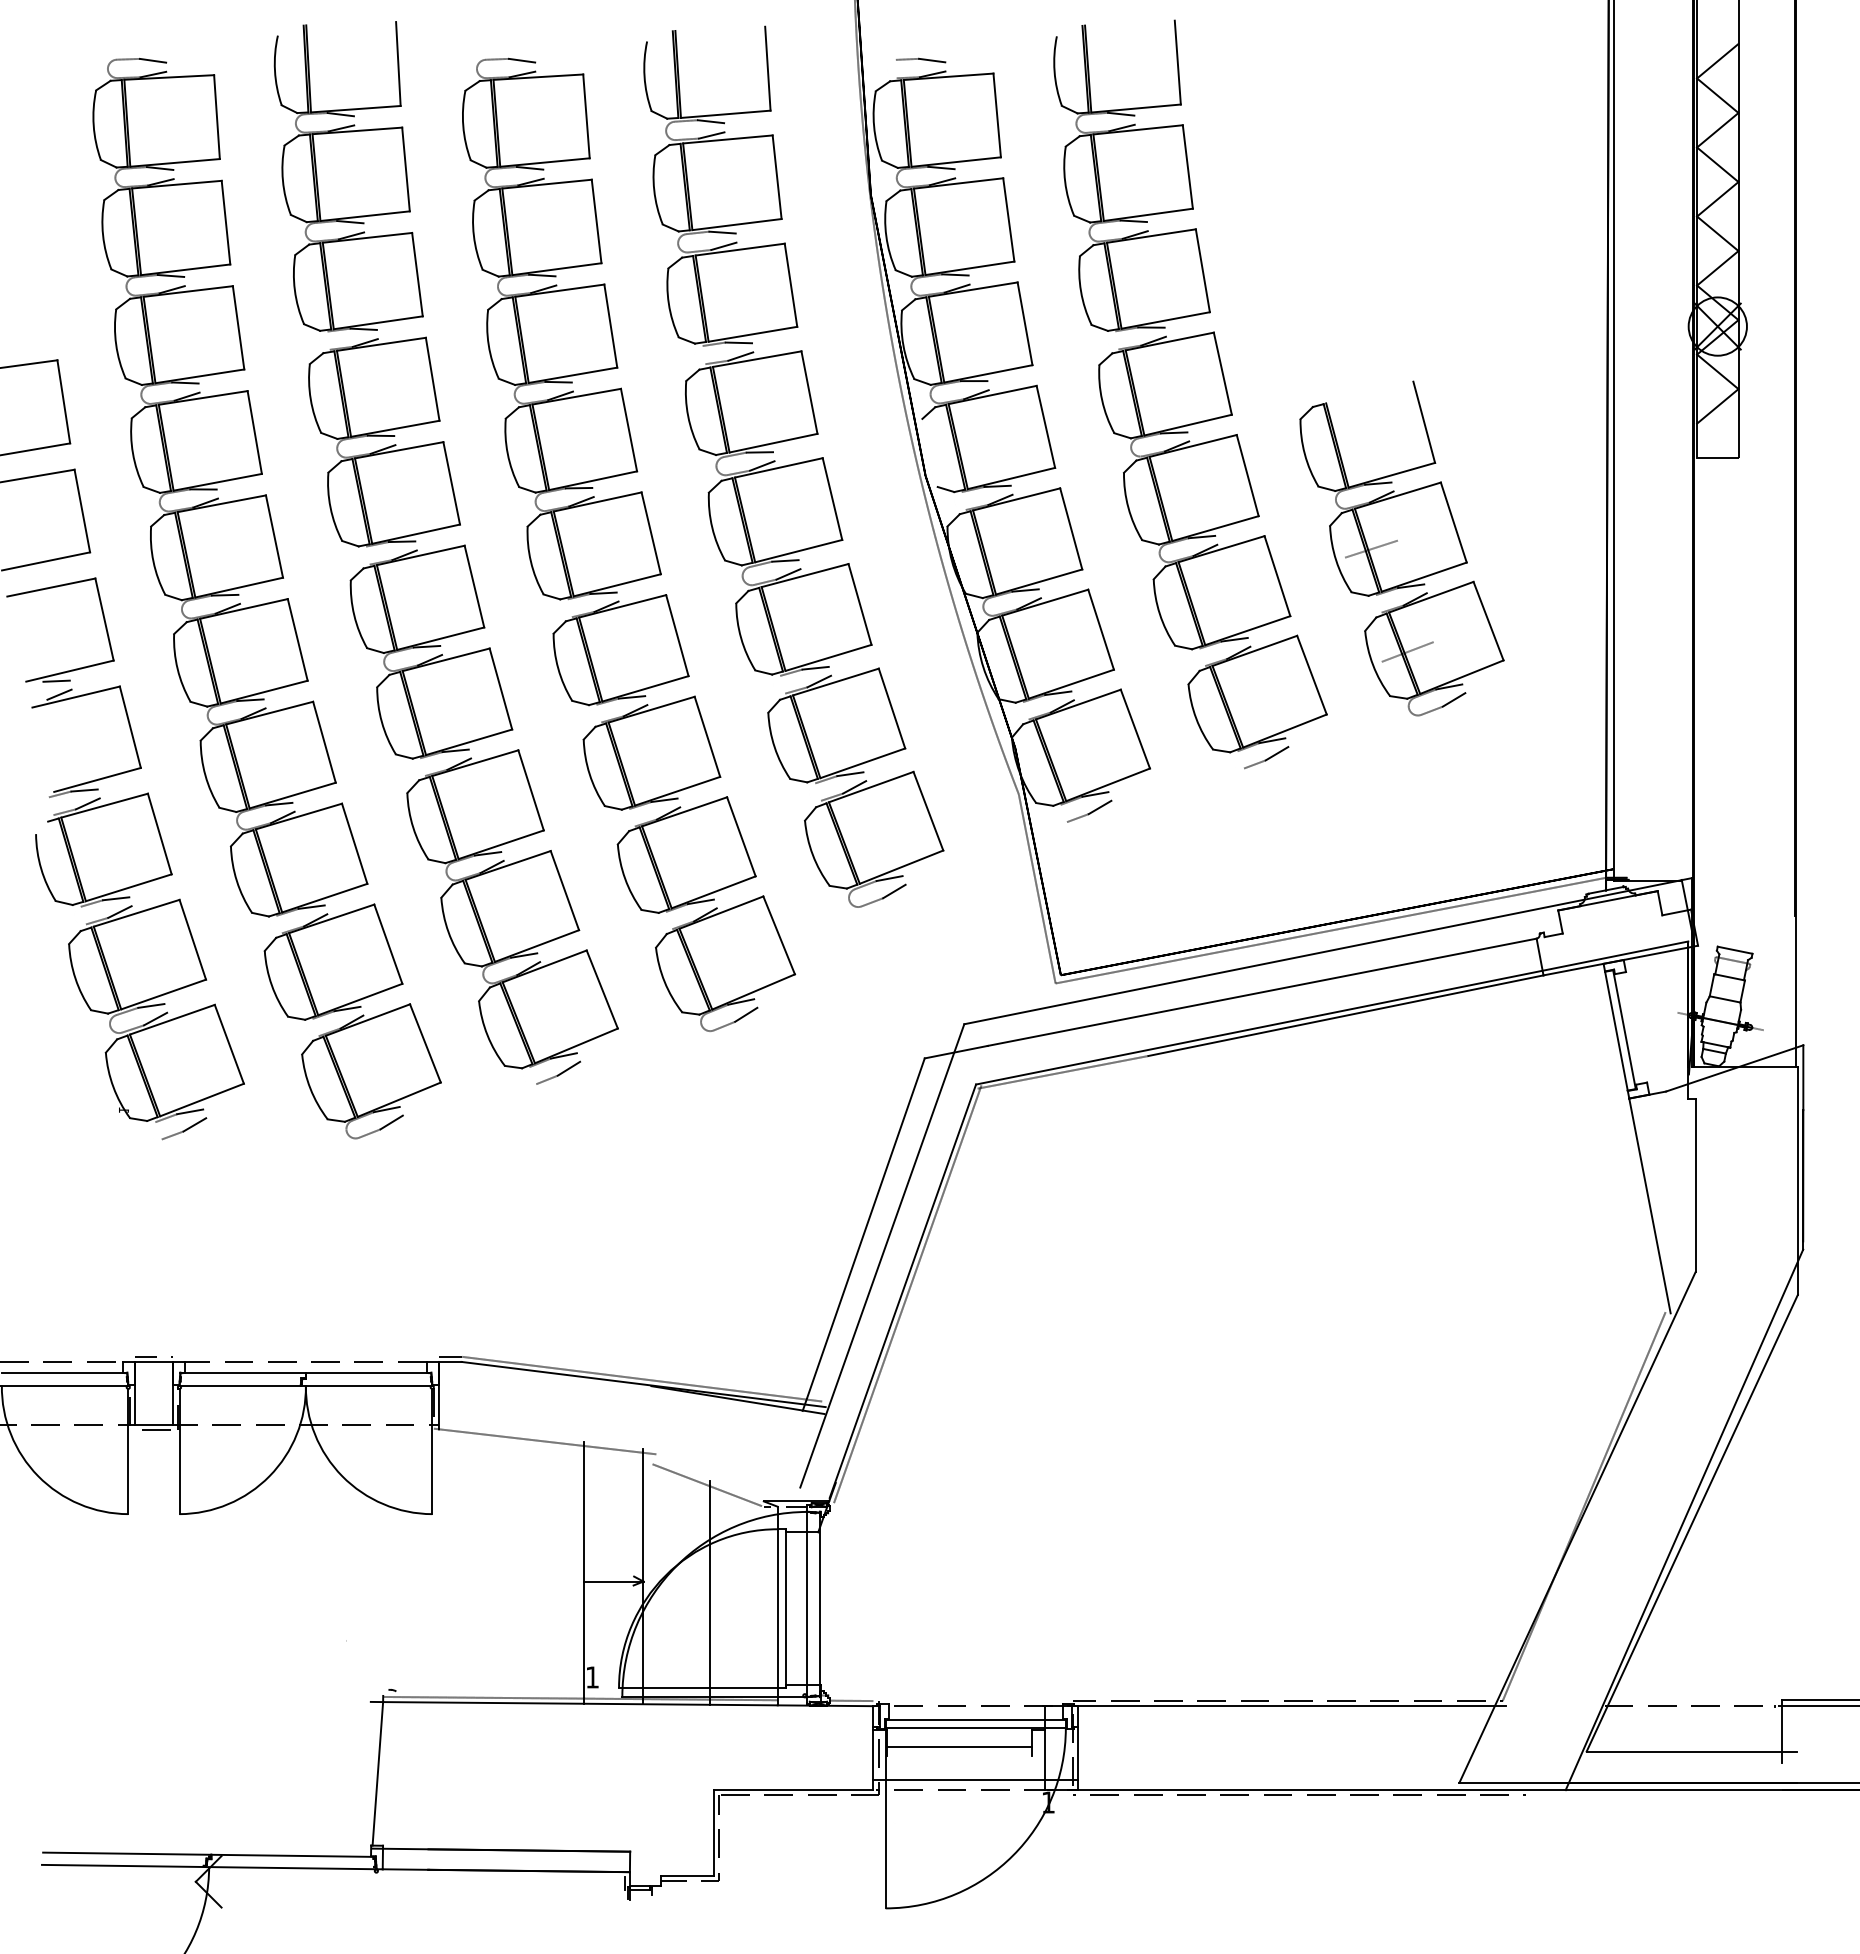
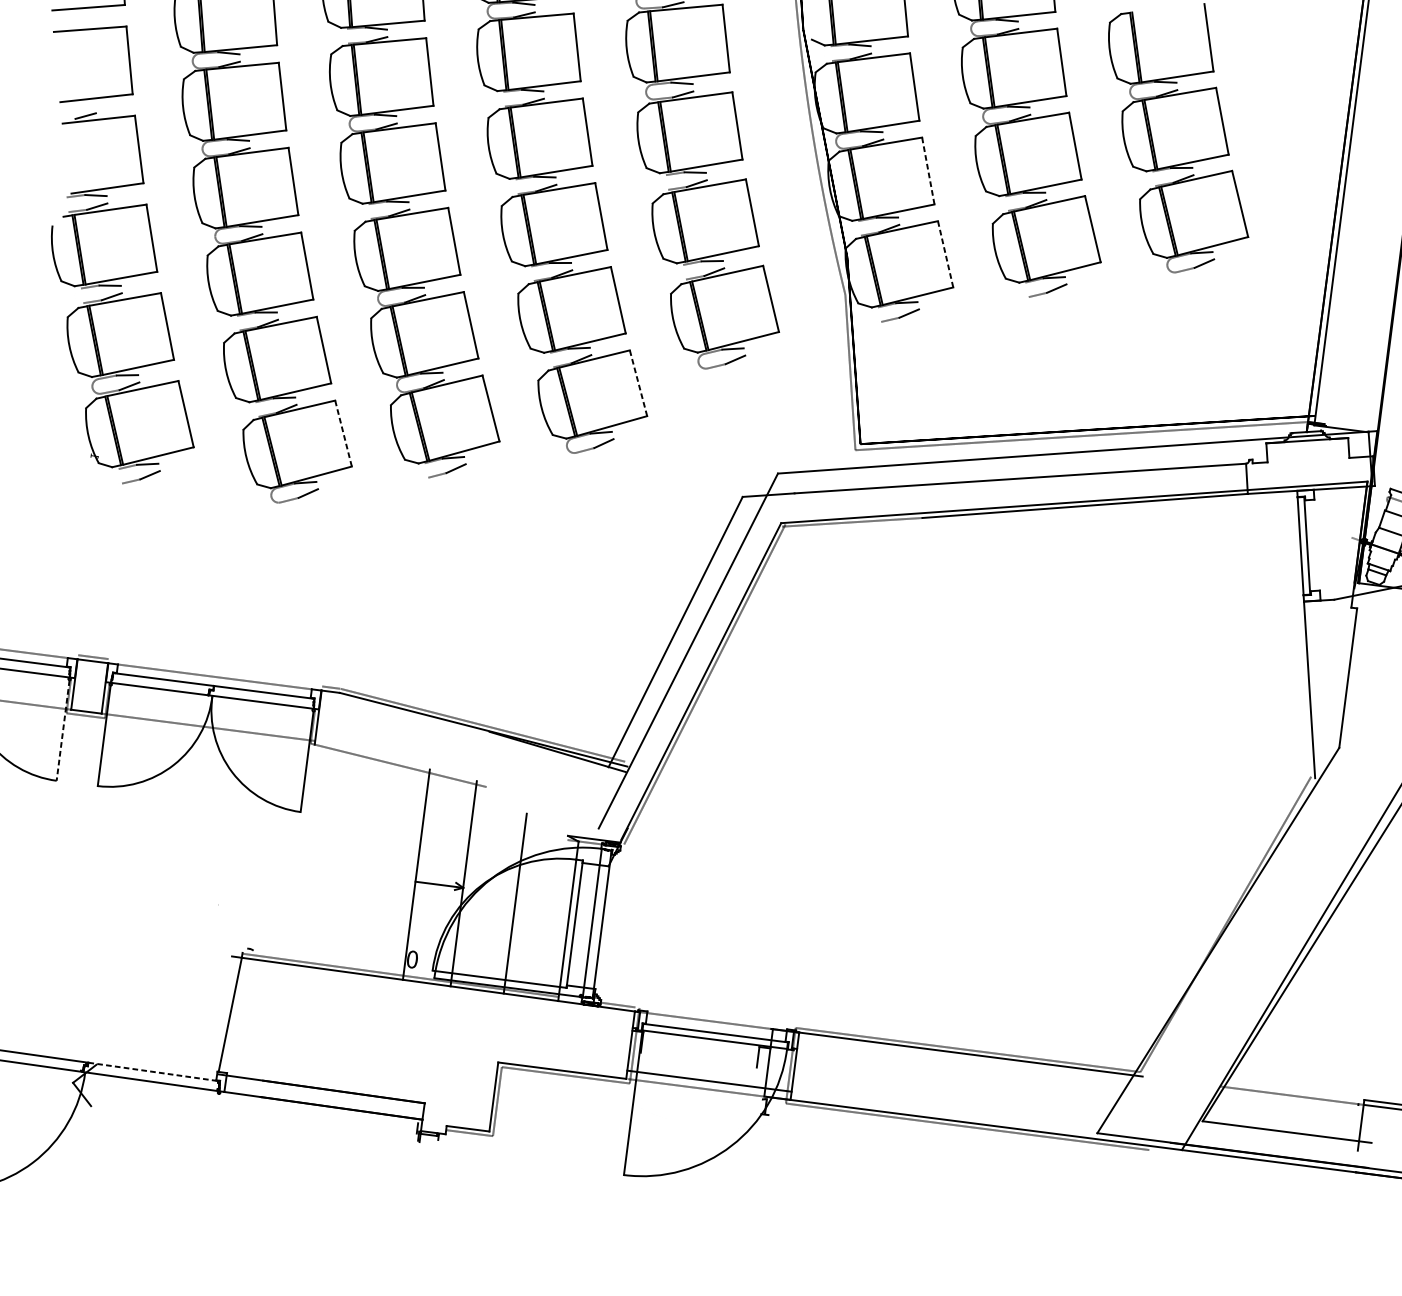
line: (1371, 548) -> (1153, 133), removed
line: (1100, 629) -> (927, 170), solid -> dashed
line: (1407, 651) -> (1171, 220), removed
line: (56, 680) -> (84, 104), removed
line: (1135, 728) -> (945, 253), solid -> dashed
line: (778, 934) -> (638, 382), solid -> dashed
line: (425, 1042) -> (343, 432), solid -> dashed
line: (128, 1451) -> (63, 730), solid -> dashed
line: (707, 1485) -> (524, 817), removed
text: (592, 1677) -> (412, 959), 1 -> 0
line: (959, 1746) -> (699, 1052), removed
line: (293, 1855) -> (154, 1071), solid -> dashed

